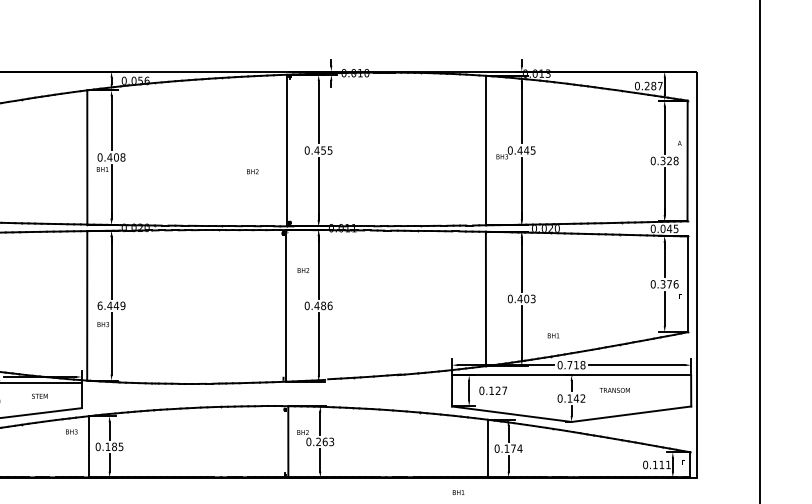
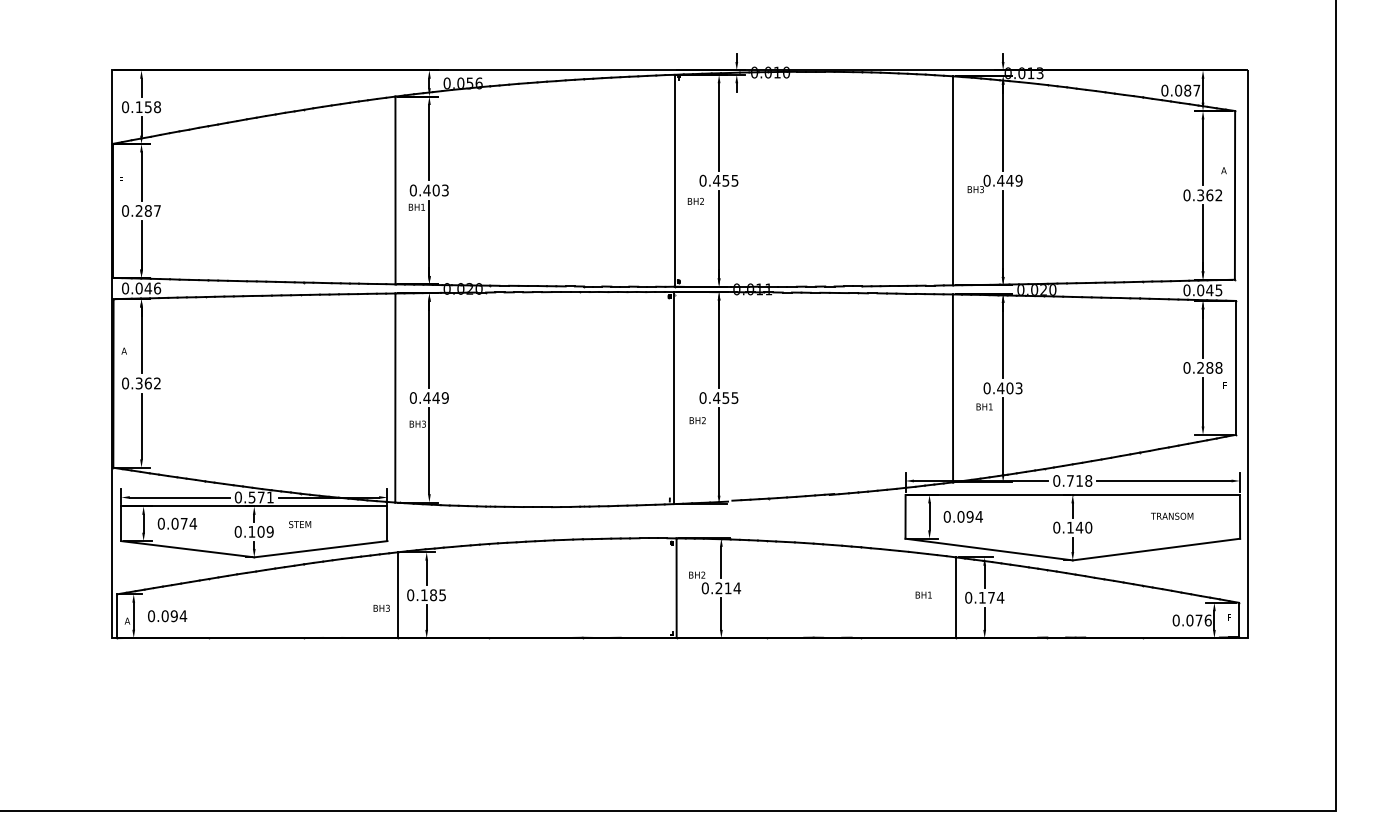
text: (647, 85) -> (1178, 90), 0.287 -> 0.087
text: (532, 150) -> (1018, 180), 0.445 -> 0.449
text: (122, 157) -> (444, 190), 0.408 -> 0.403
text: (672, 161) -> (1214, 195), 0.328 -> 0.362
text: (252, 171) -> (695, 200), moved
text: (303, 270) -> (697, 420), moved
text: (669, 284) -> (1209, 367), 0.376 -> 0.288
text: (100, 305) -> (413, 397), 6.449 -> 0.449
text: (326, 305) -> (730, 397), 0.486 -> 0.455
text: (553, 335) -> (984, 406), moved
text: (615, 389) -> (1172, 515), moved
text: (497, 390) -> (969, 516), 0.127 -> 0.094
text: (40, 396) -> (300, 524), moved
text: (582, 398) -> (1088, 527), 0.142 -> 0.140
text: (71, 431) -> (381, 607), moved
text: (328, 442) -> (732, 588), 0.263 -> 0.214
text: (661, 464) -> (1198, 620), 0.111 -> 0.076
text: (458, 492) -> (923, 594), moved

